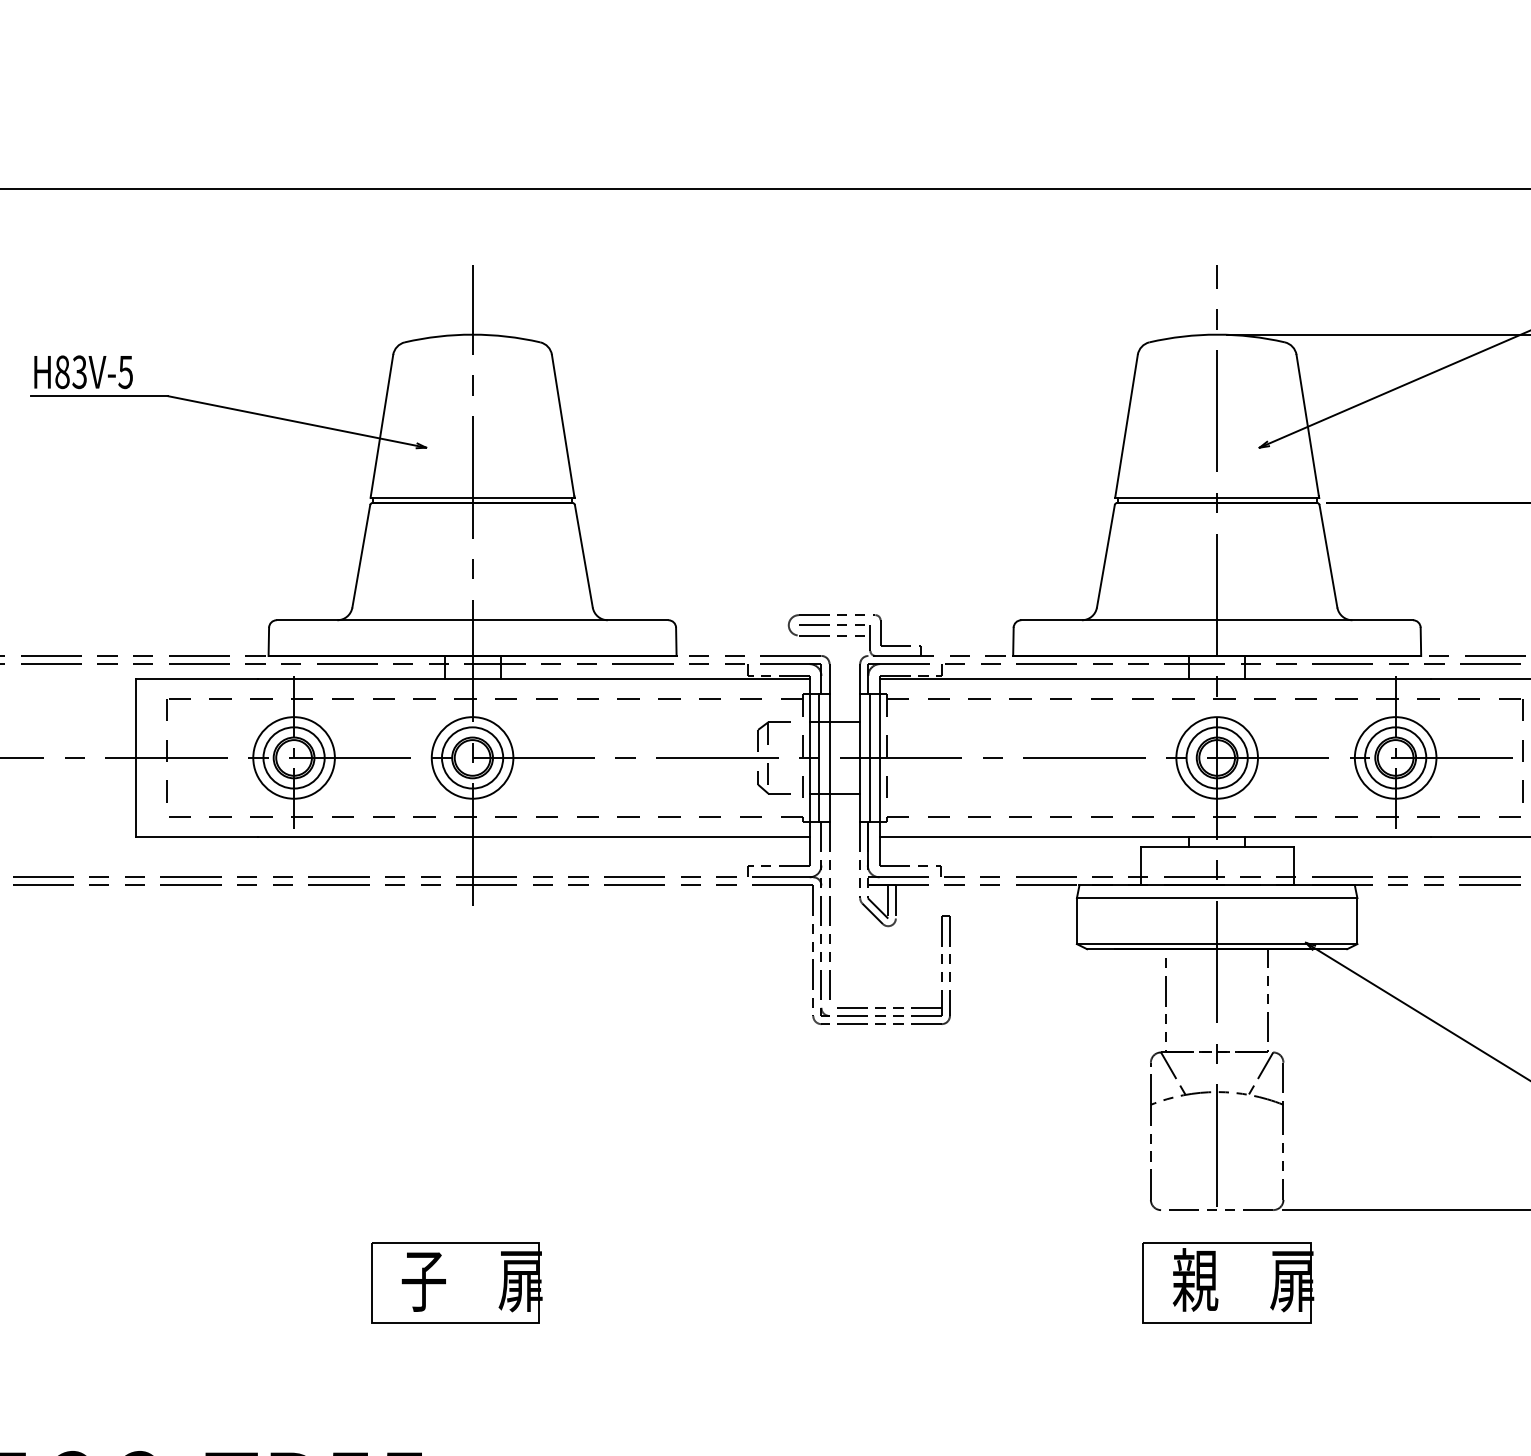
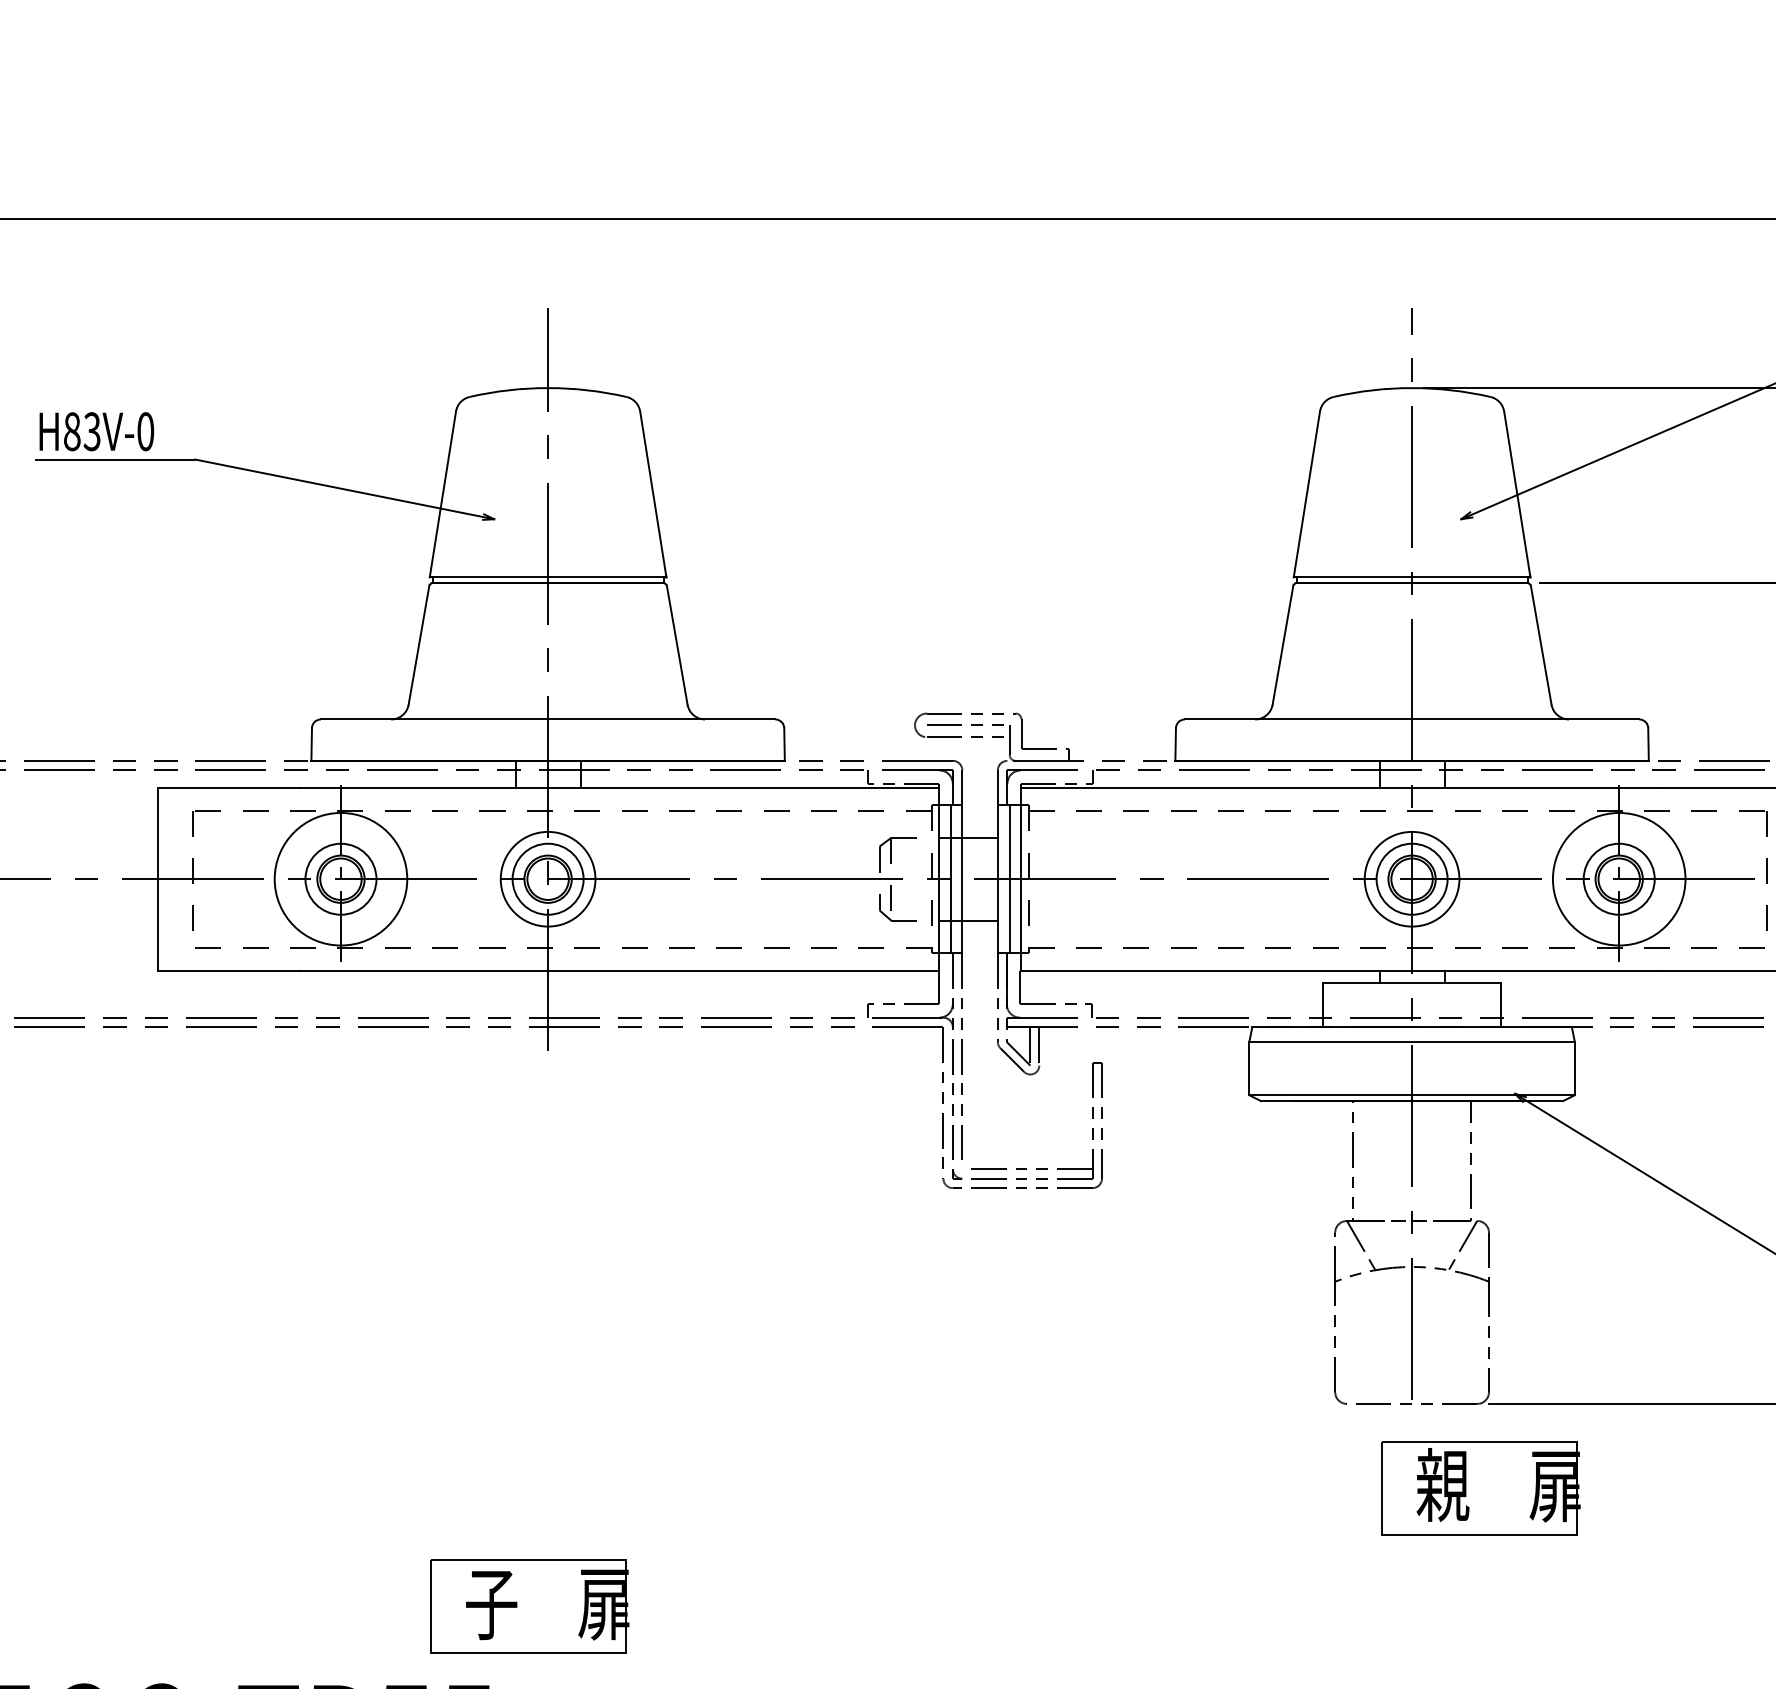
text: (125, 372) -> (145, 431), H83V-5 -> H83V-0
circle: (293, 757) -> (340, 878), size x1.4
circle: (1395, 757) -> (1618, 878), size x1.4
part: (456, 1282) -> (529, 1606), moved
part: (1227, 1282) -> (1480, 1488), moved

